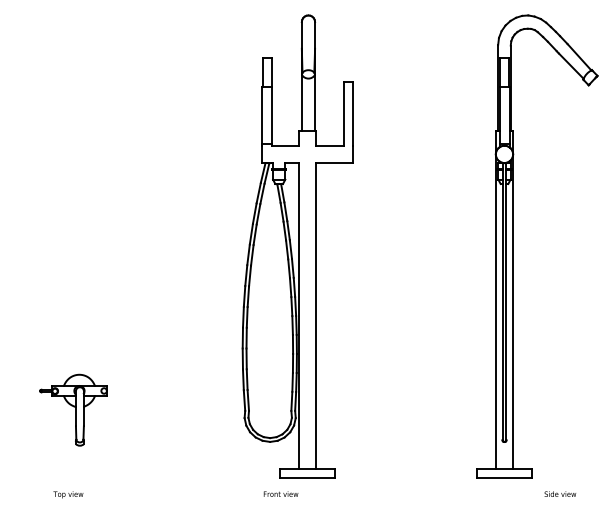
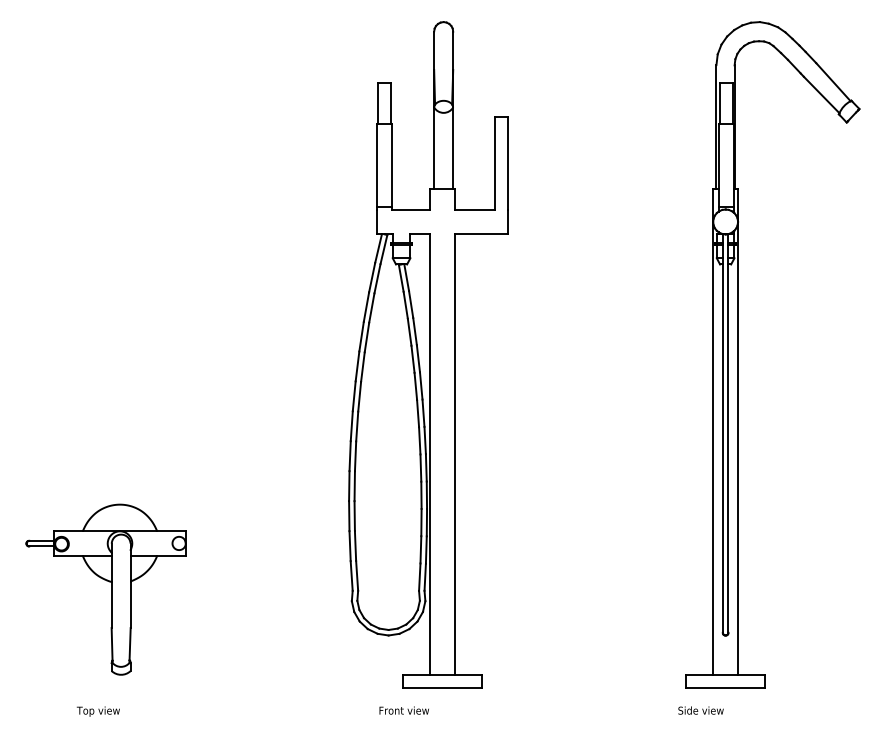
part: (73, 410) -> (105, 590), size x1.67
text: (560, 493) -> (701, 709), moved

